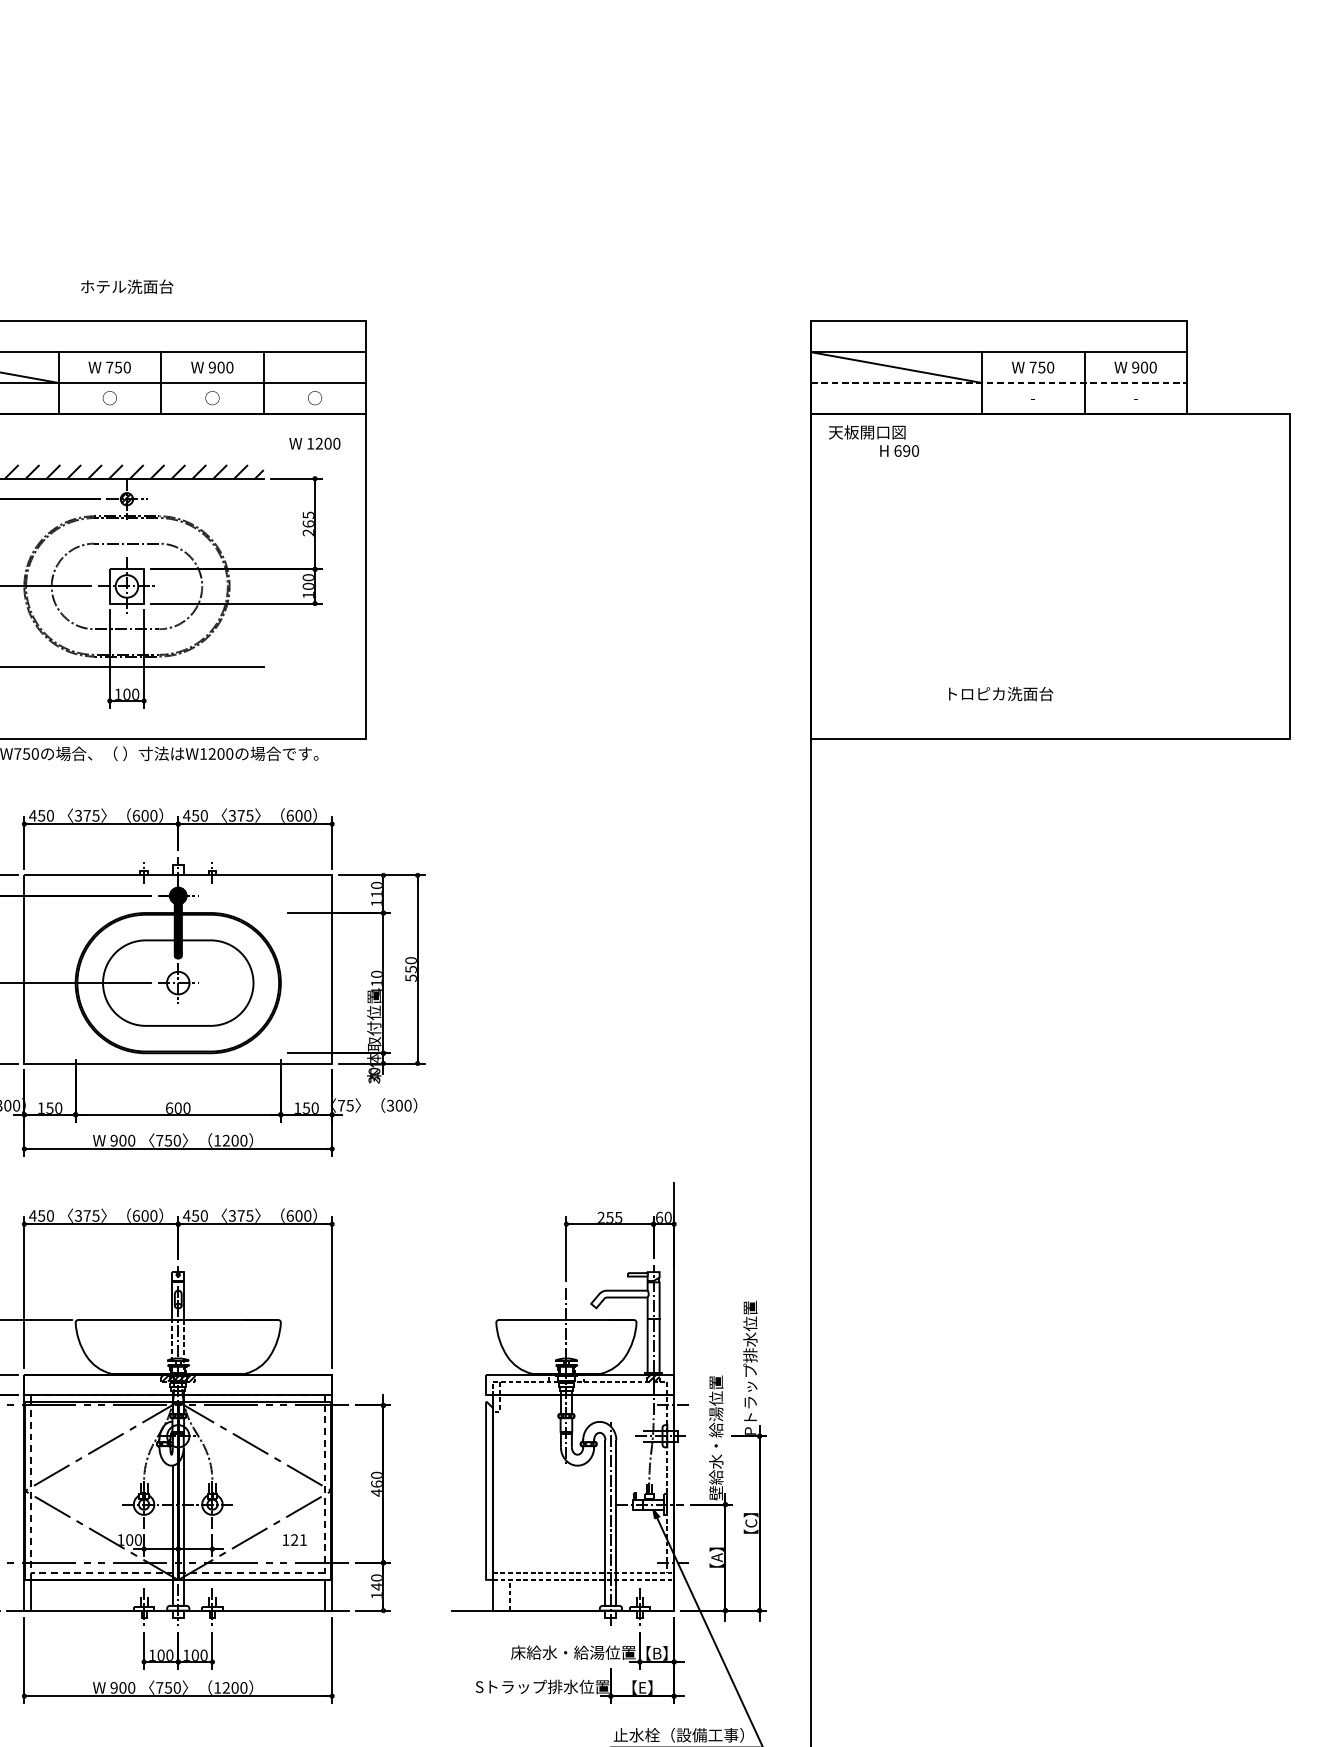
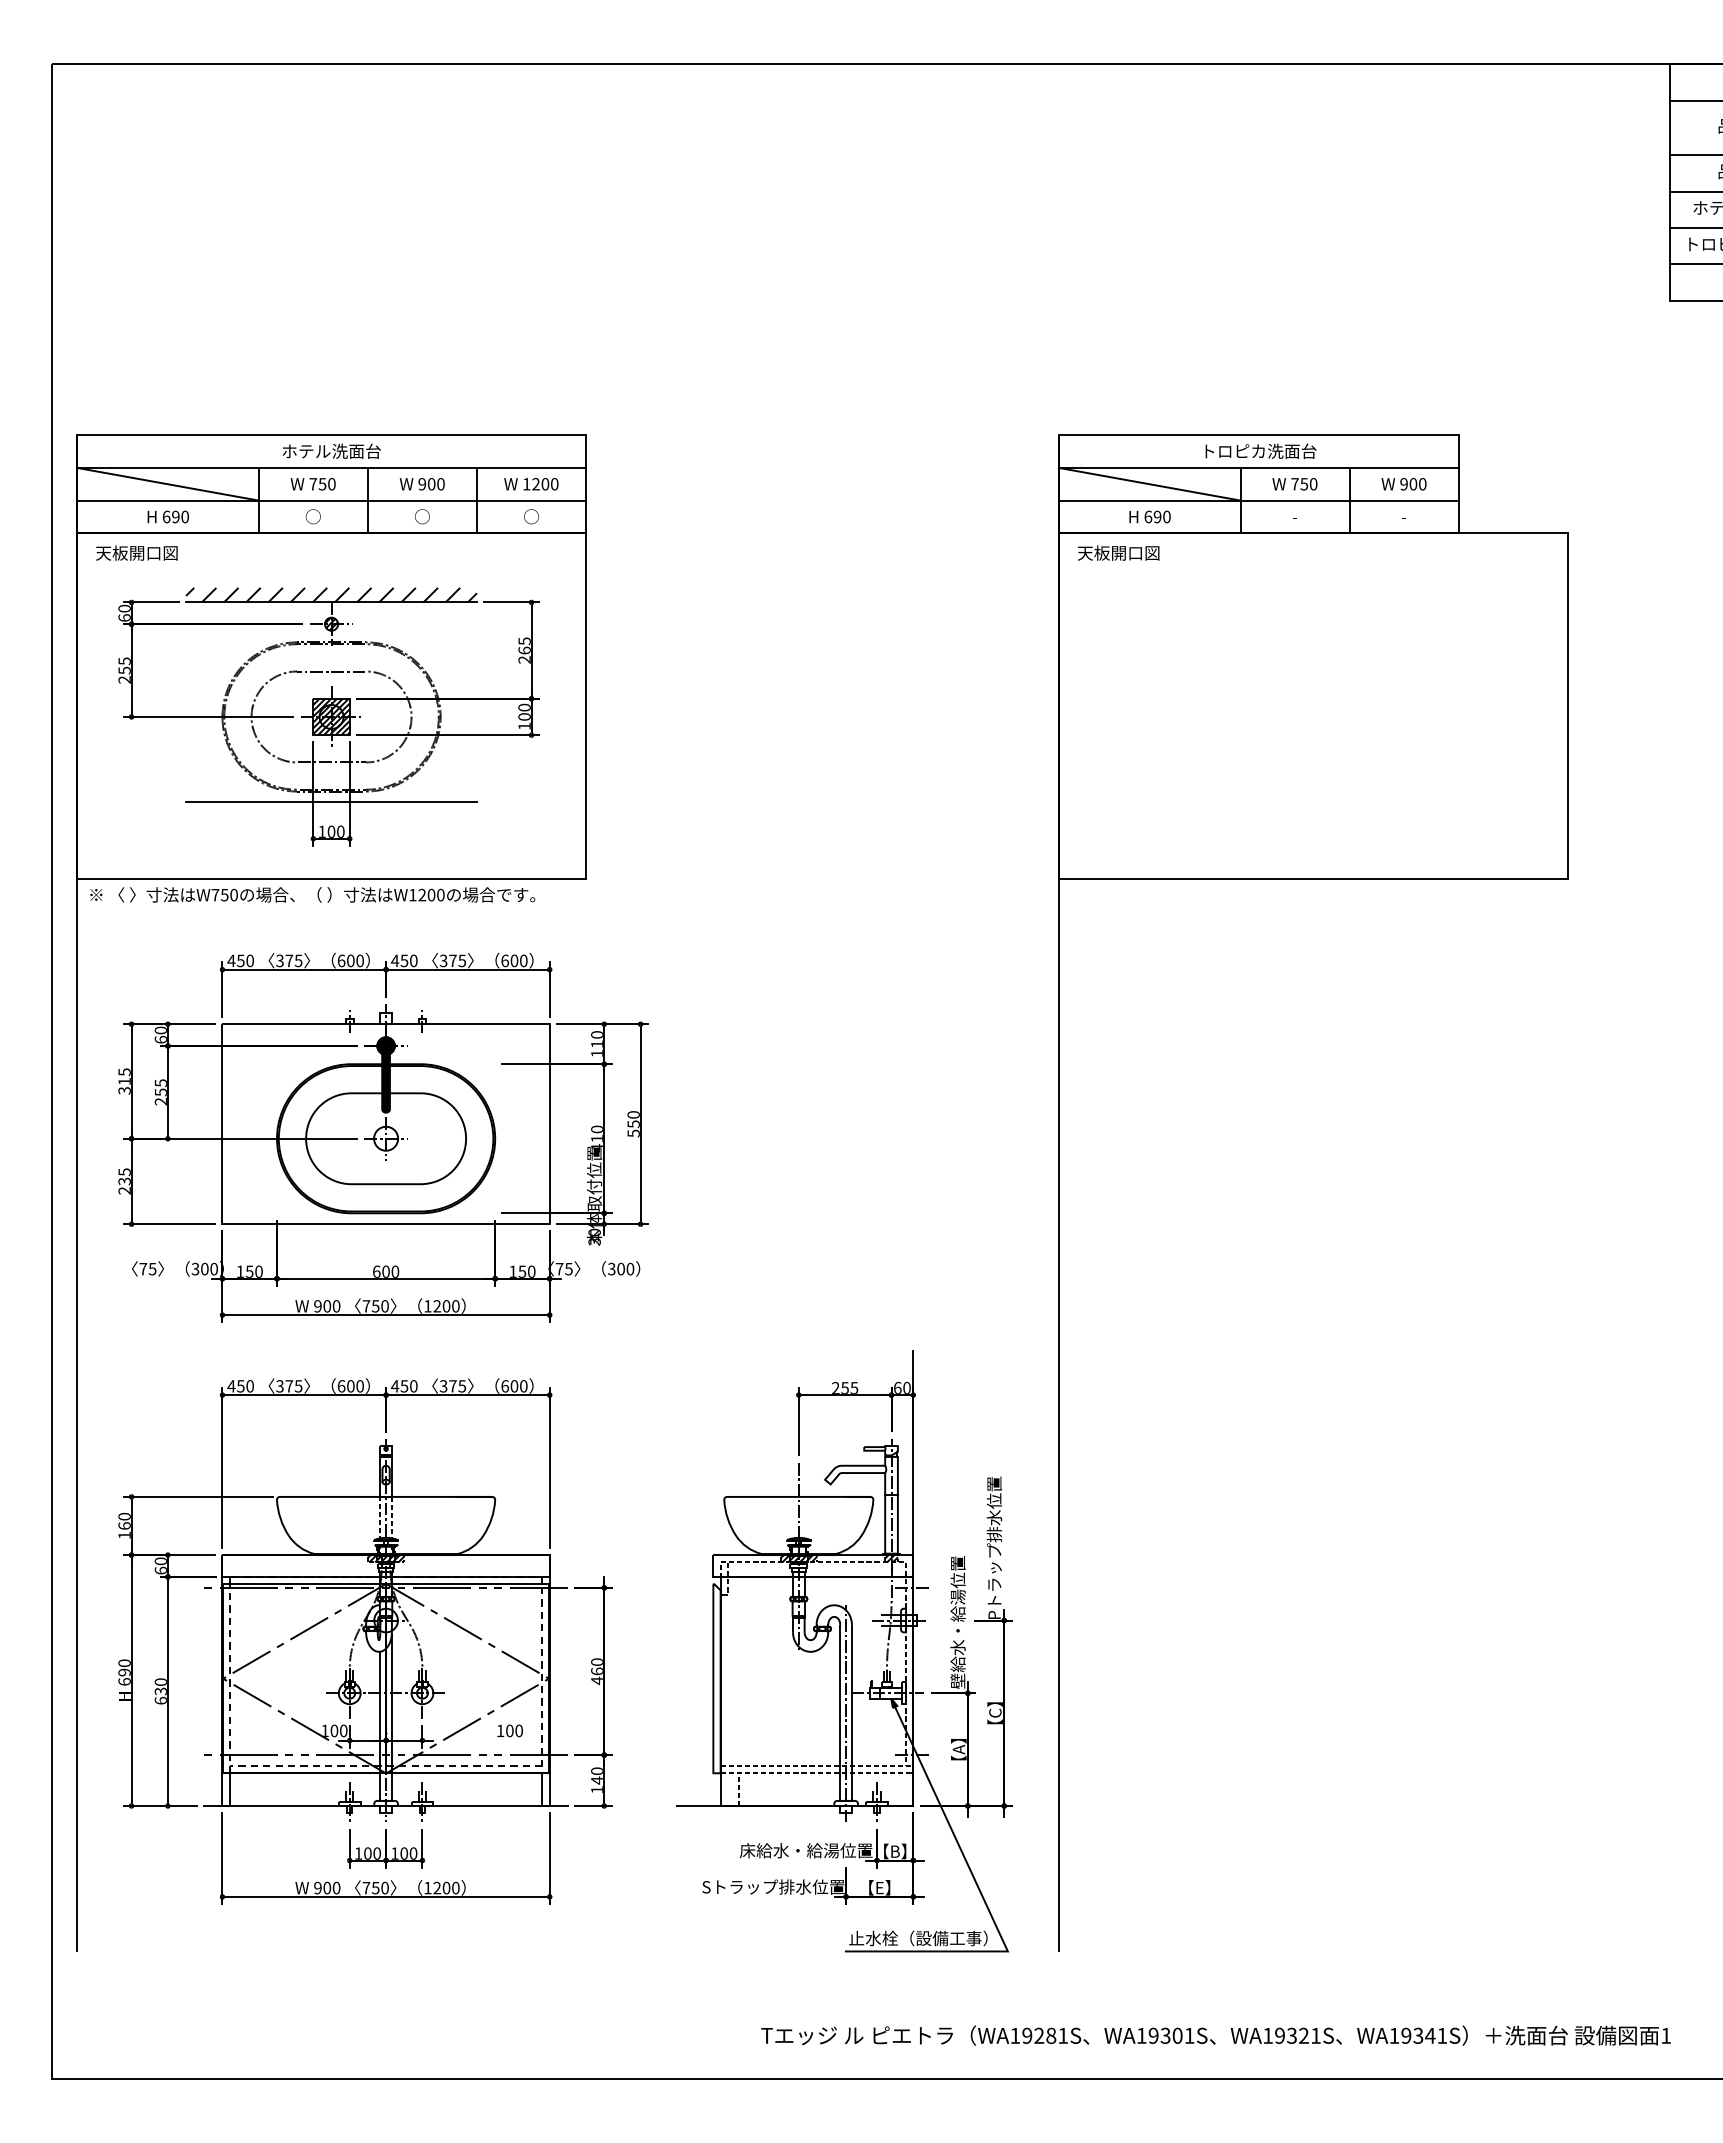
text: (126, 285) -> (331, 450), moved
line: (998, 382) -> (1258, 500), dashed -> solid
text: (315, 443) -> (531, 484), moved
text: (899, 450) -> (1149, 516), moved
hatch: (126, 585) -> (331, 716), added
text: (1000, 693) -> (1260, 450), moved
hatch: (566, 1377) -> (798, 1558), added
text: (299, 1539) -> (514, 1730), 121 -> 100

